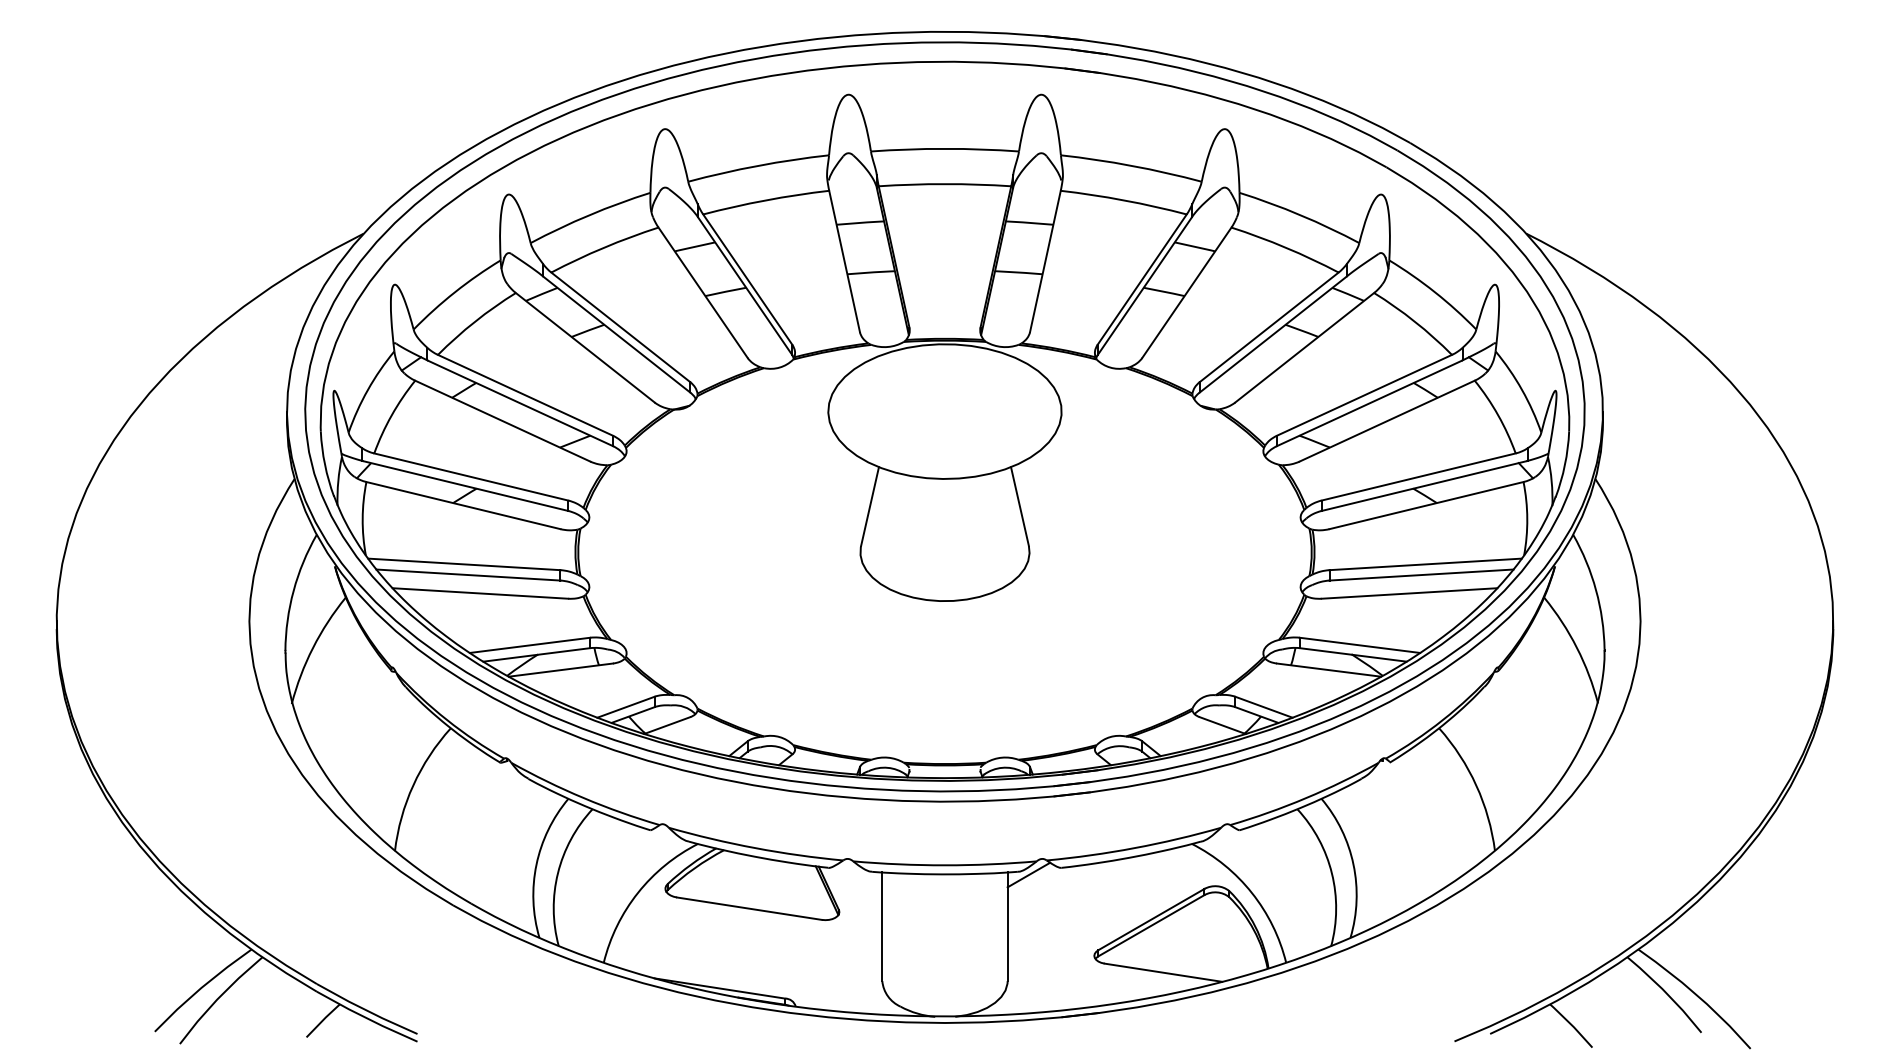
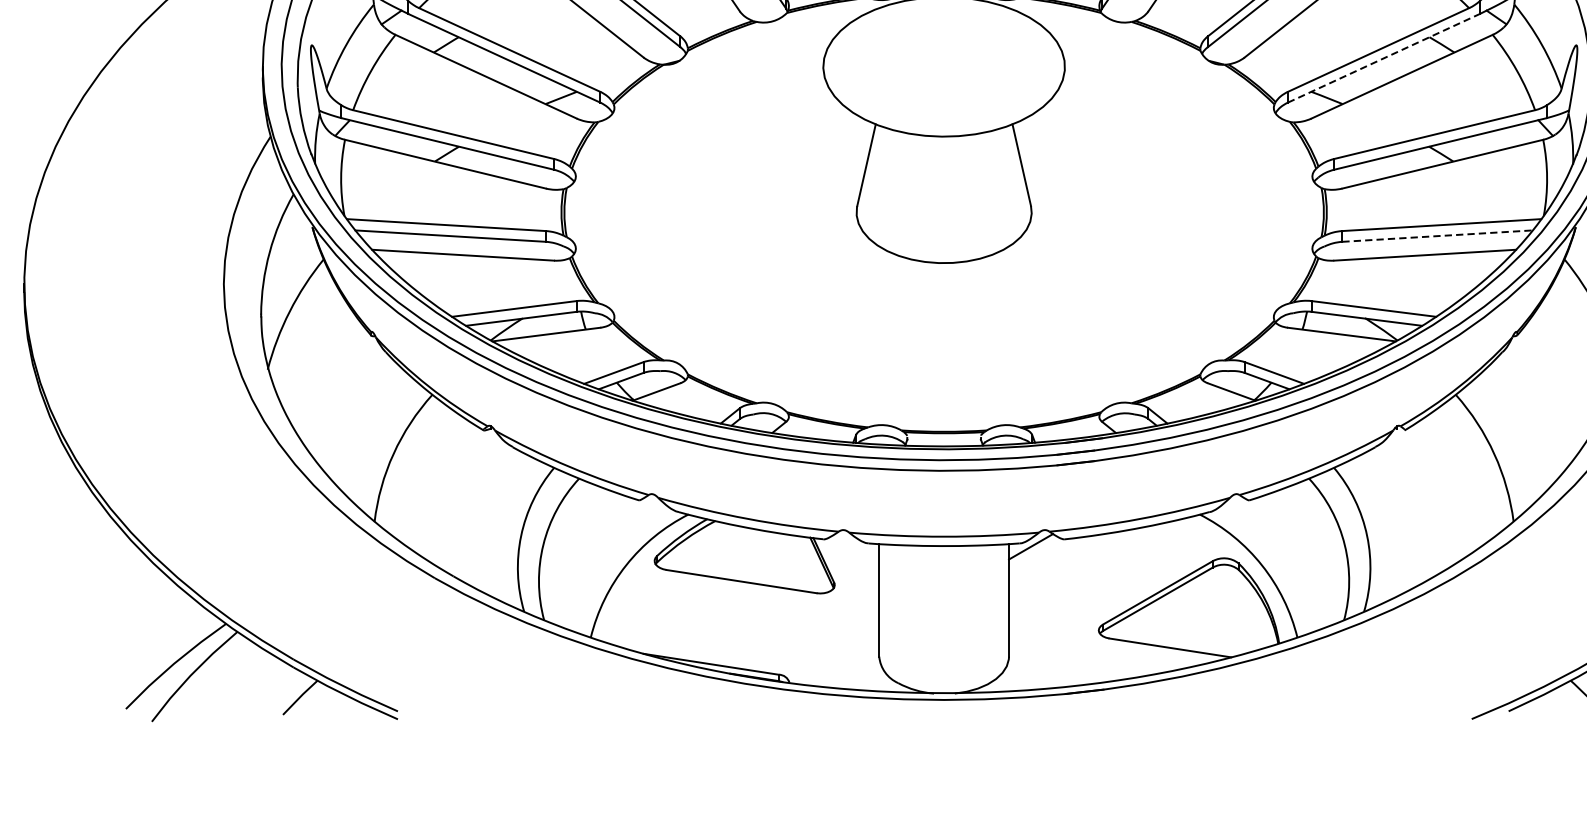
line: (1369, 403) -> (1383, 58), solid -> dashed
line: (1422, 575) -> (1438, 236), solid -> dashed

